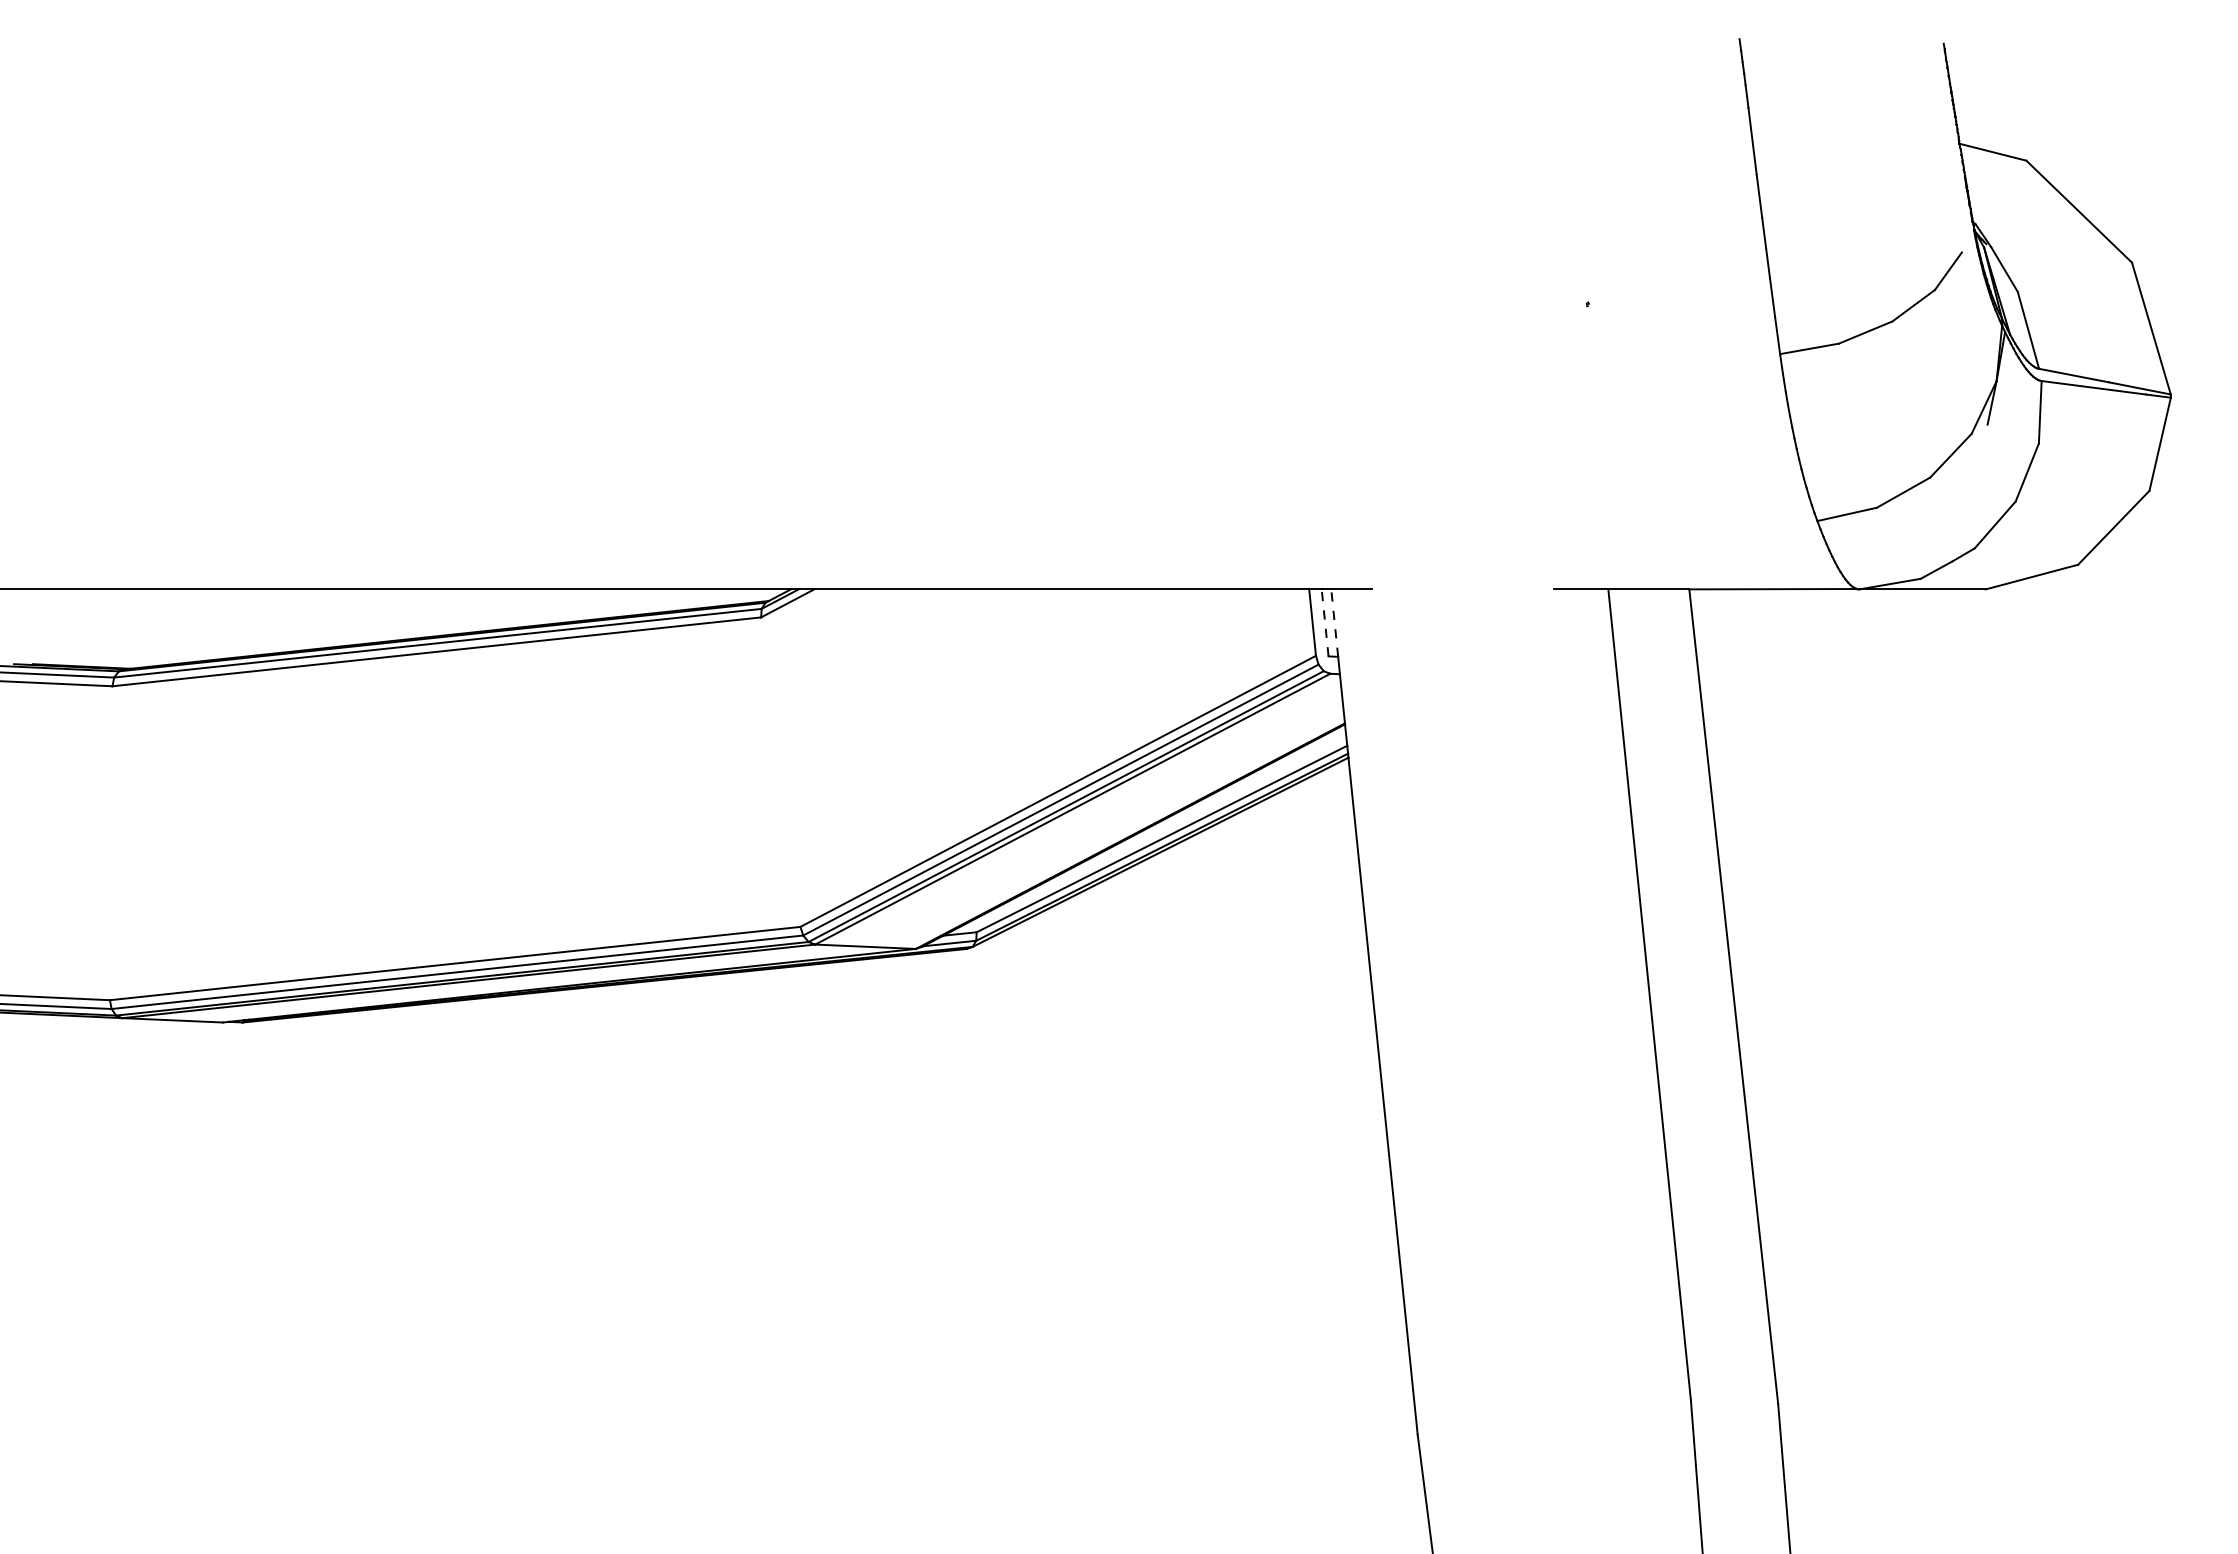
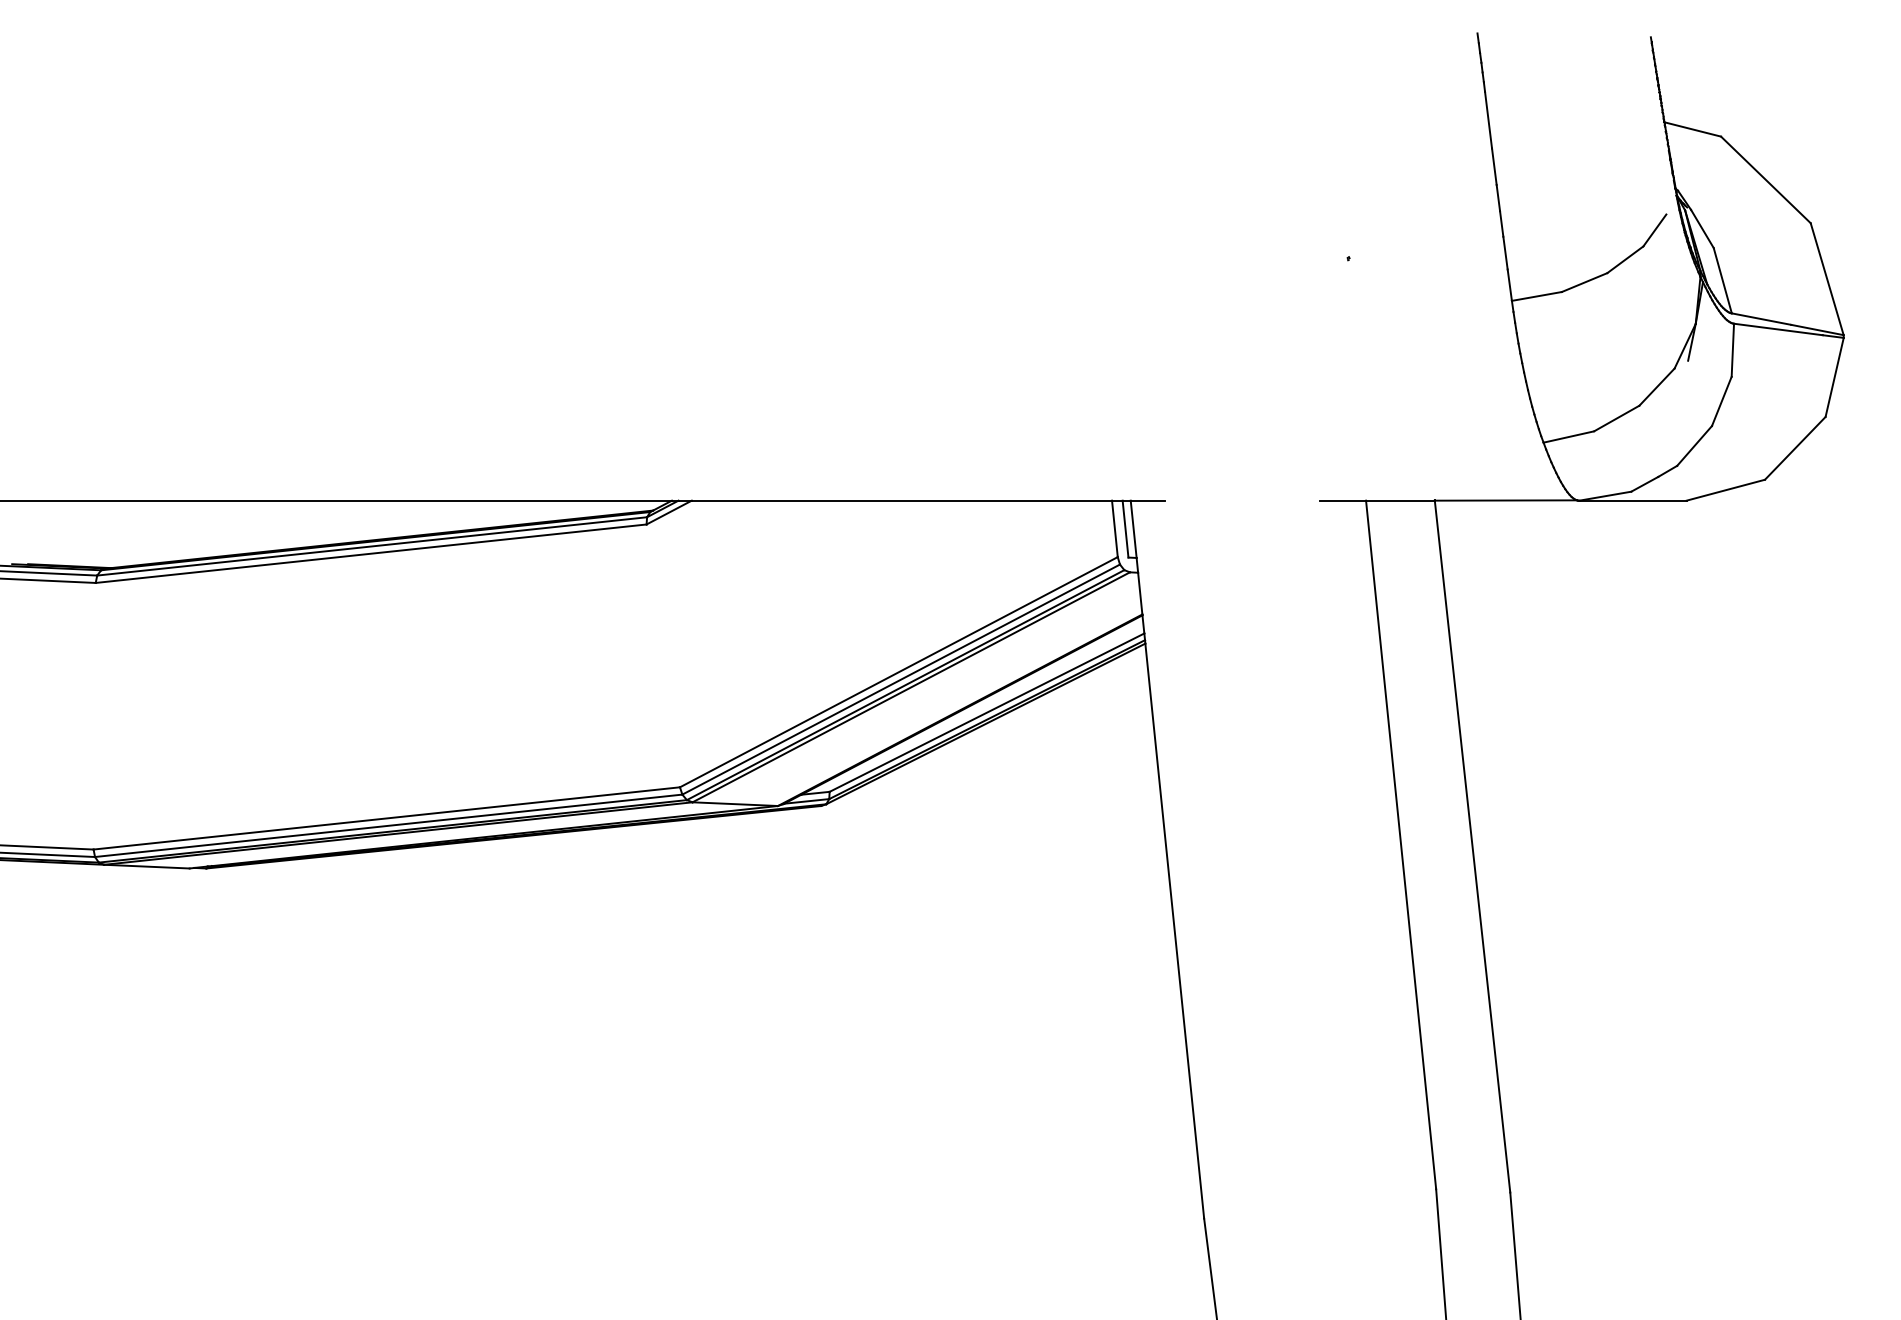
line: (1325, 622) -> (1125, 528), dashed -> solid
line: (1334, 623) -> (1133, 529), dashed -> solid

